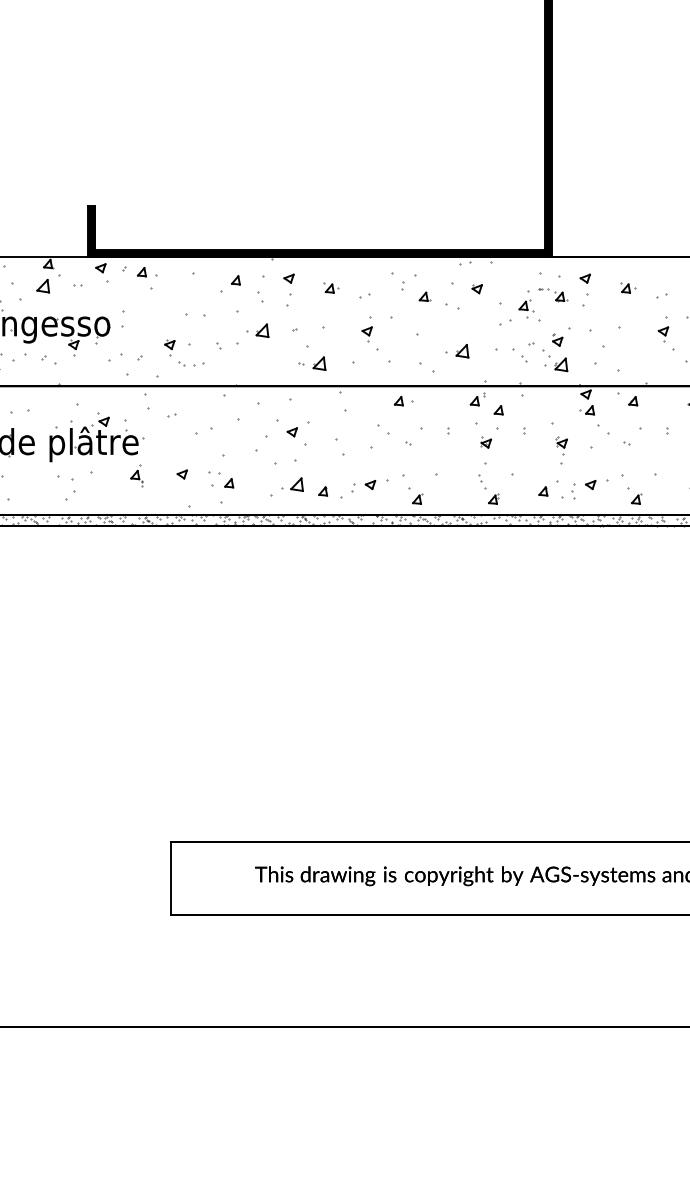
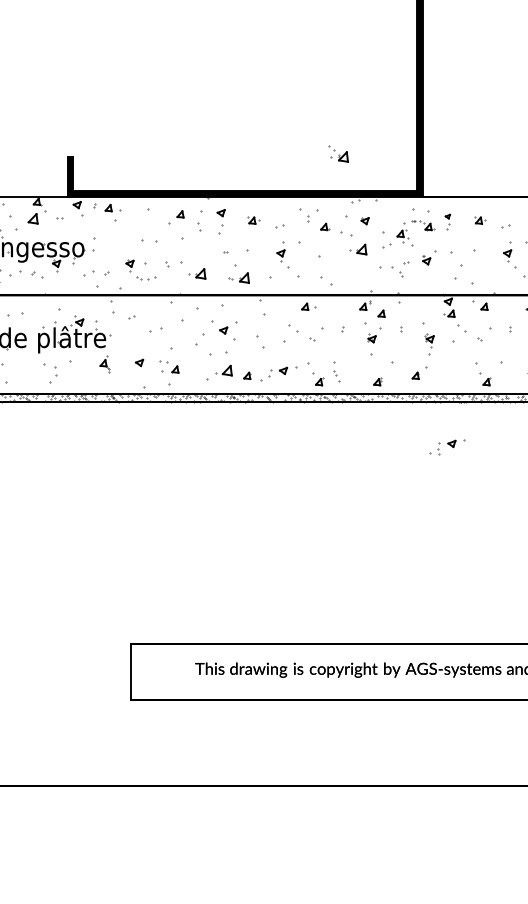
part: (584, 289) -> (447, 221), size x0.6
part: (258, 330) -> (197, 273), moved
part: (458, 351) -> (358, 249), moved
part: (554, 360) -> (338, 153), moved
part: (481, 481) -> (336, 376), moved
part: (584, 489) -> (447, 447), moved

